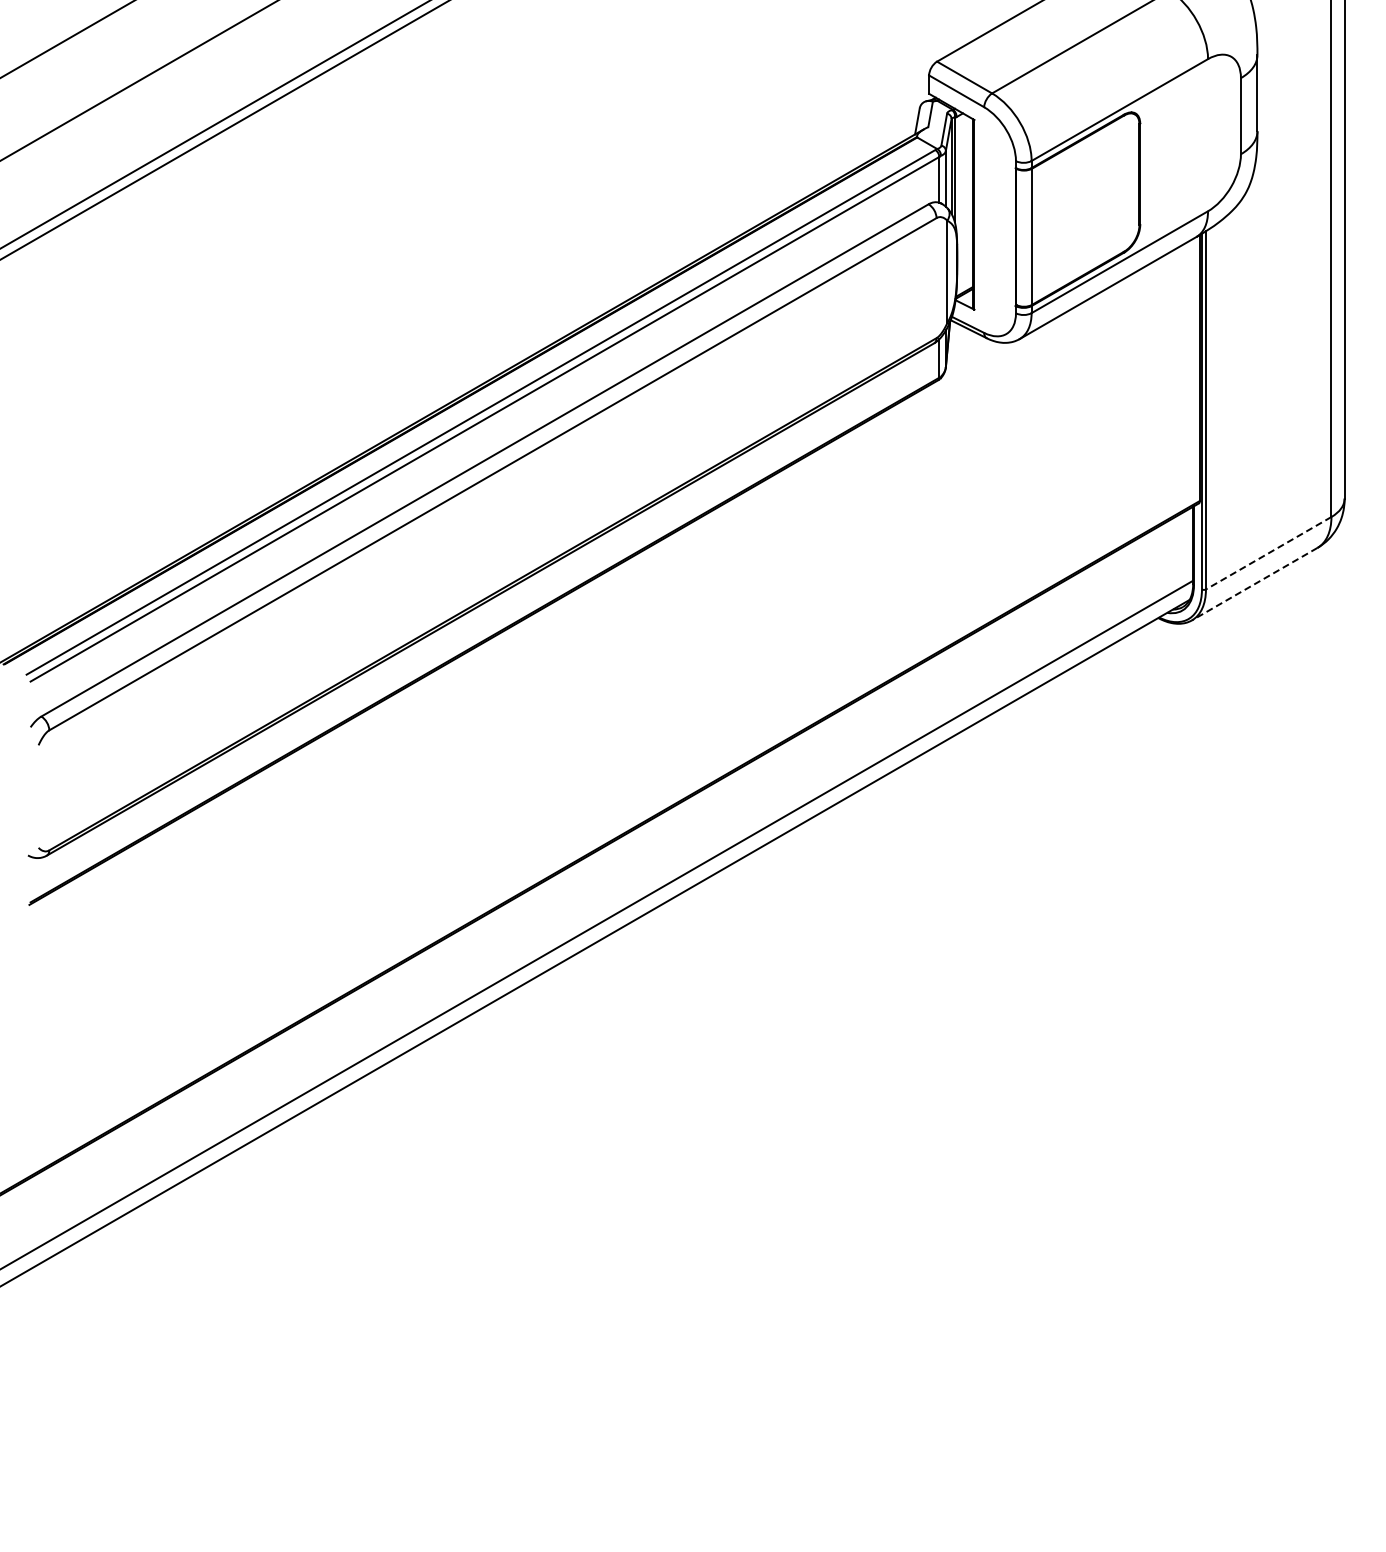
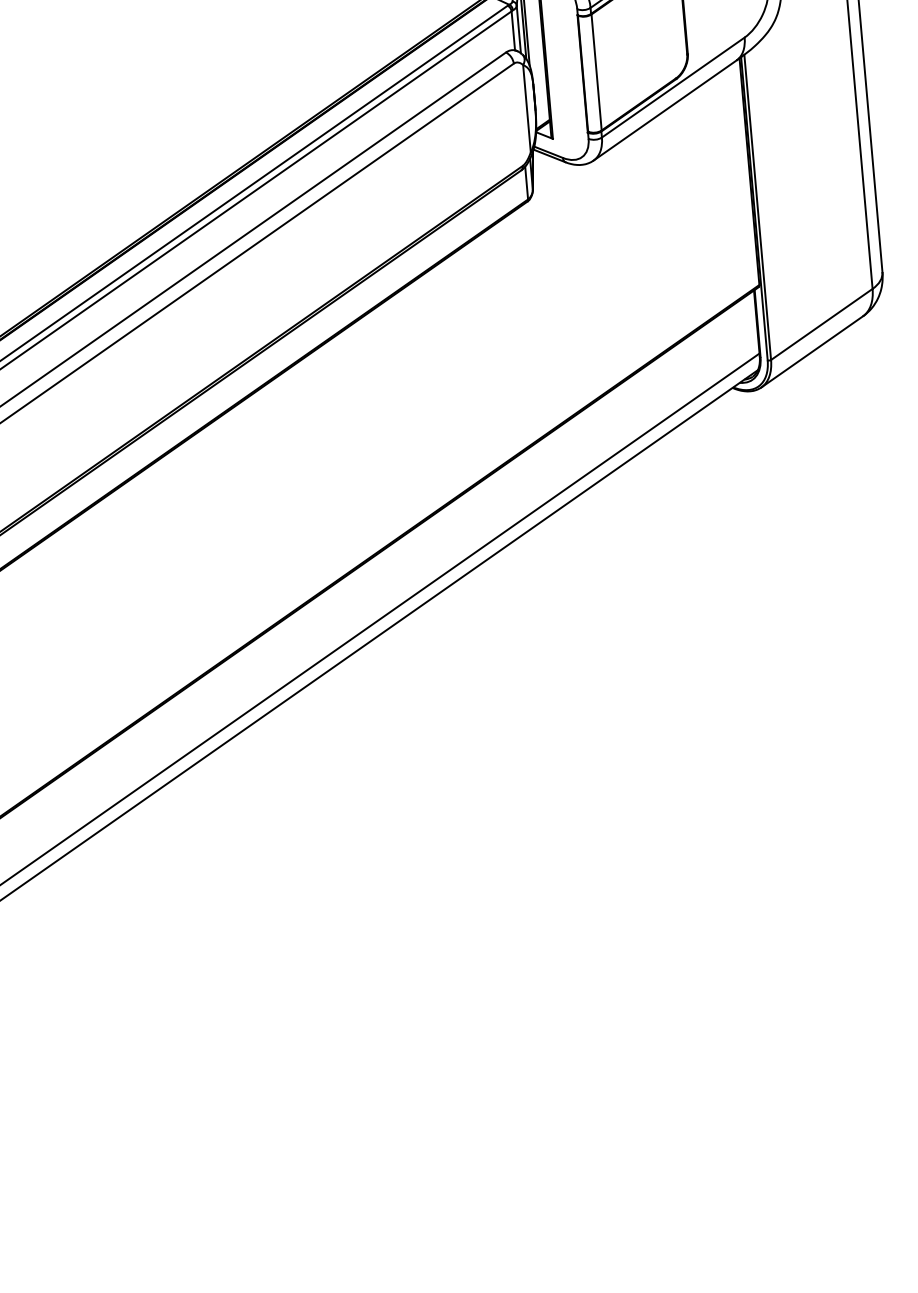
line: (1268, 553) -> (821, 324), dashed -> solid
line: (1254, 584) -> (812, 352), dashed -> solid

